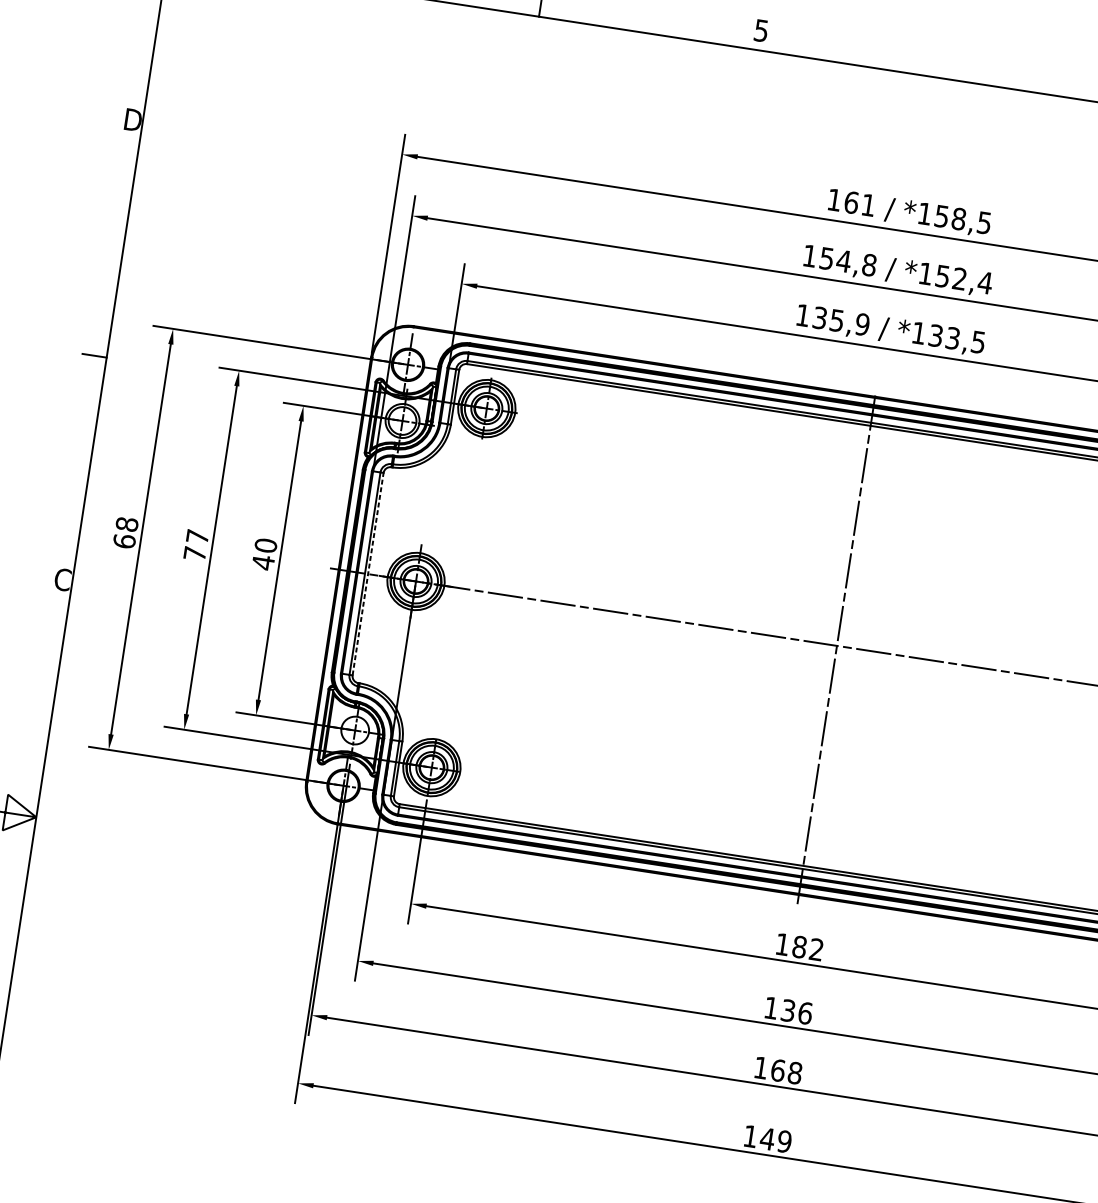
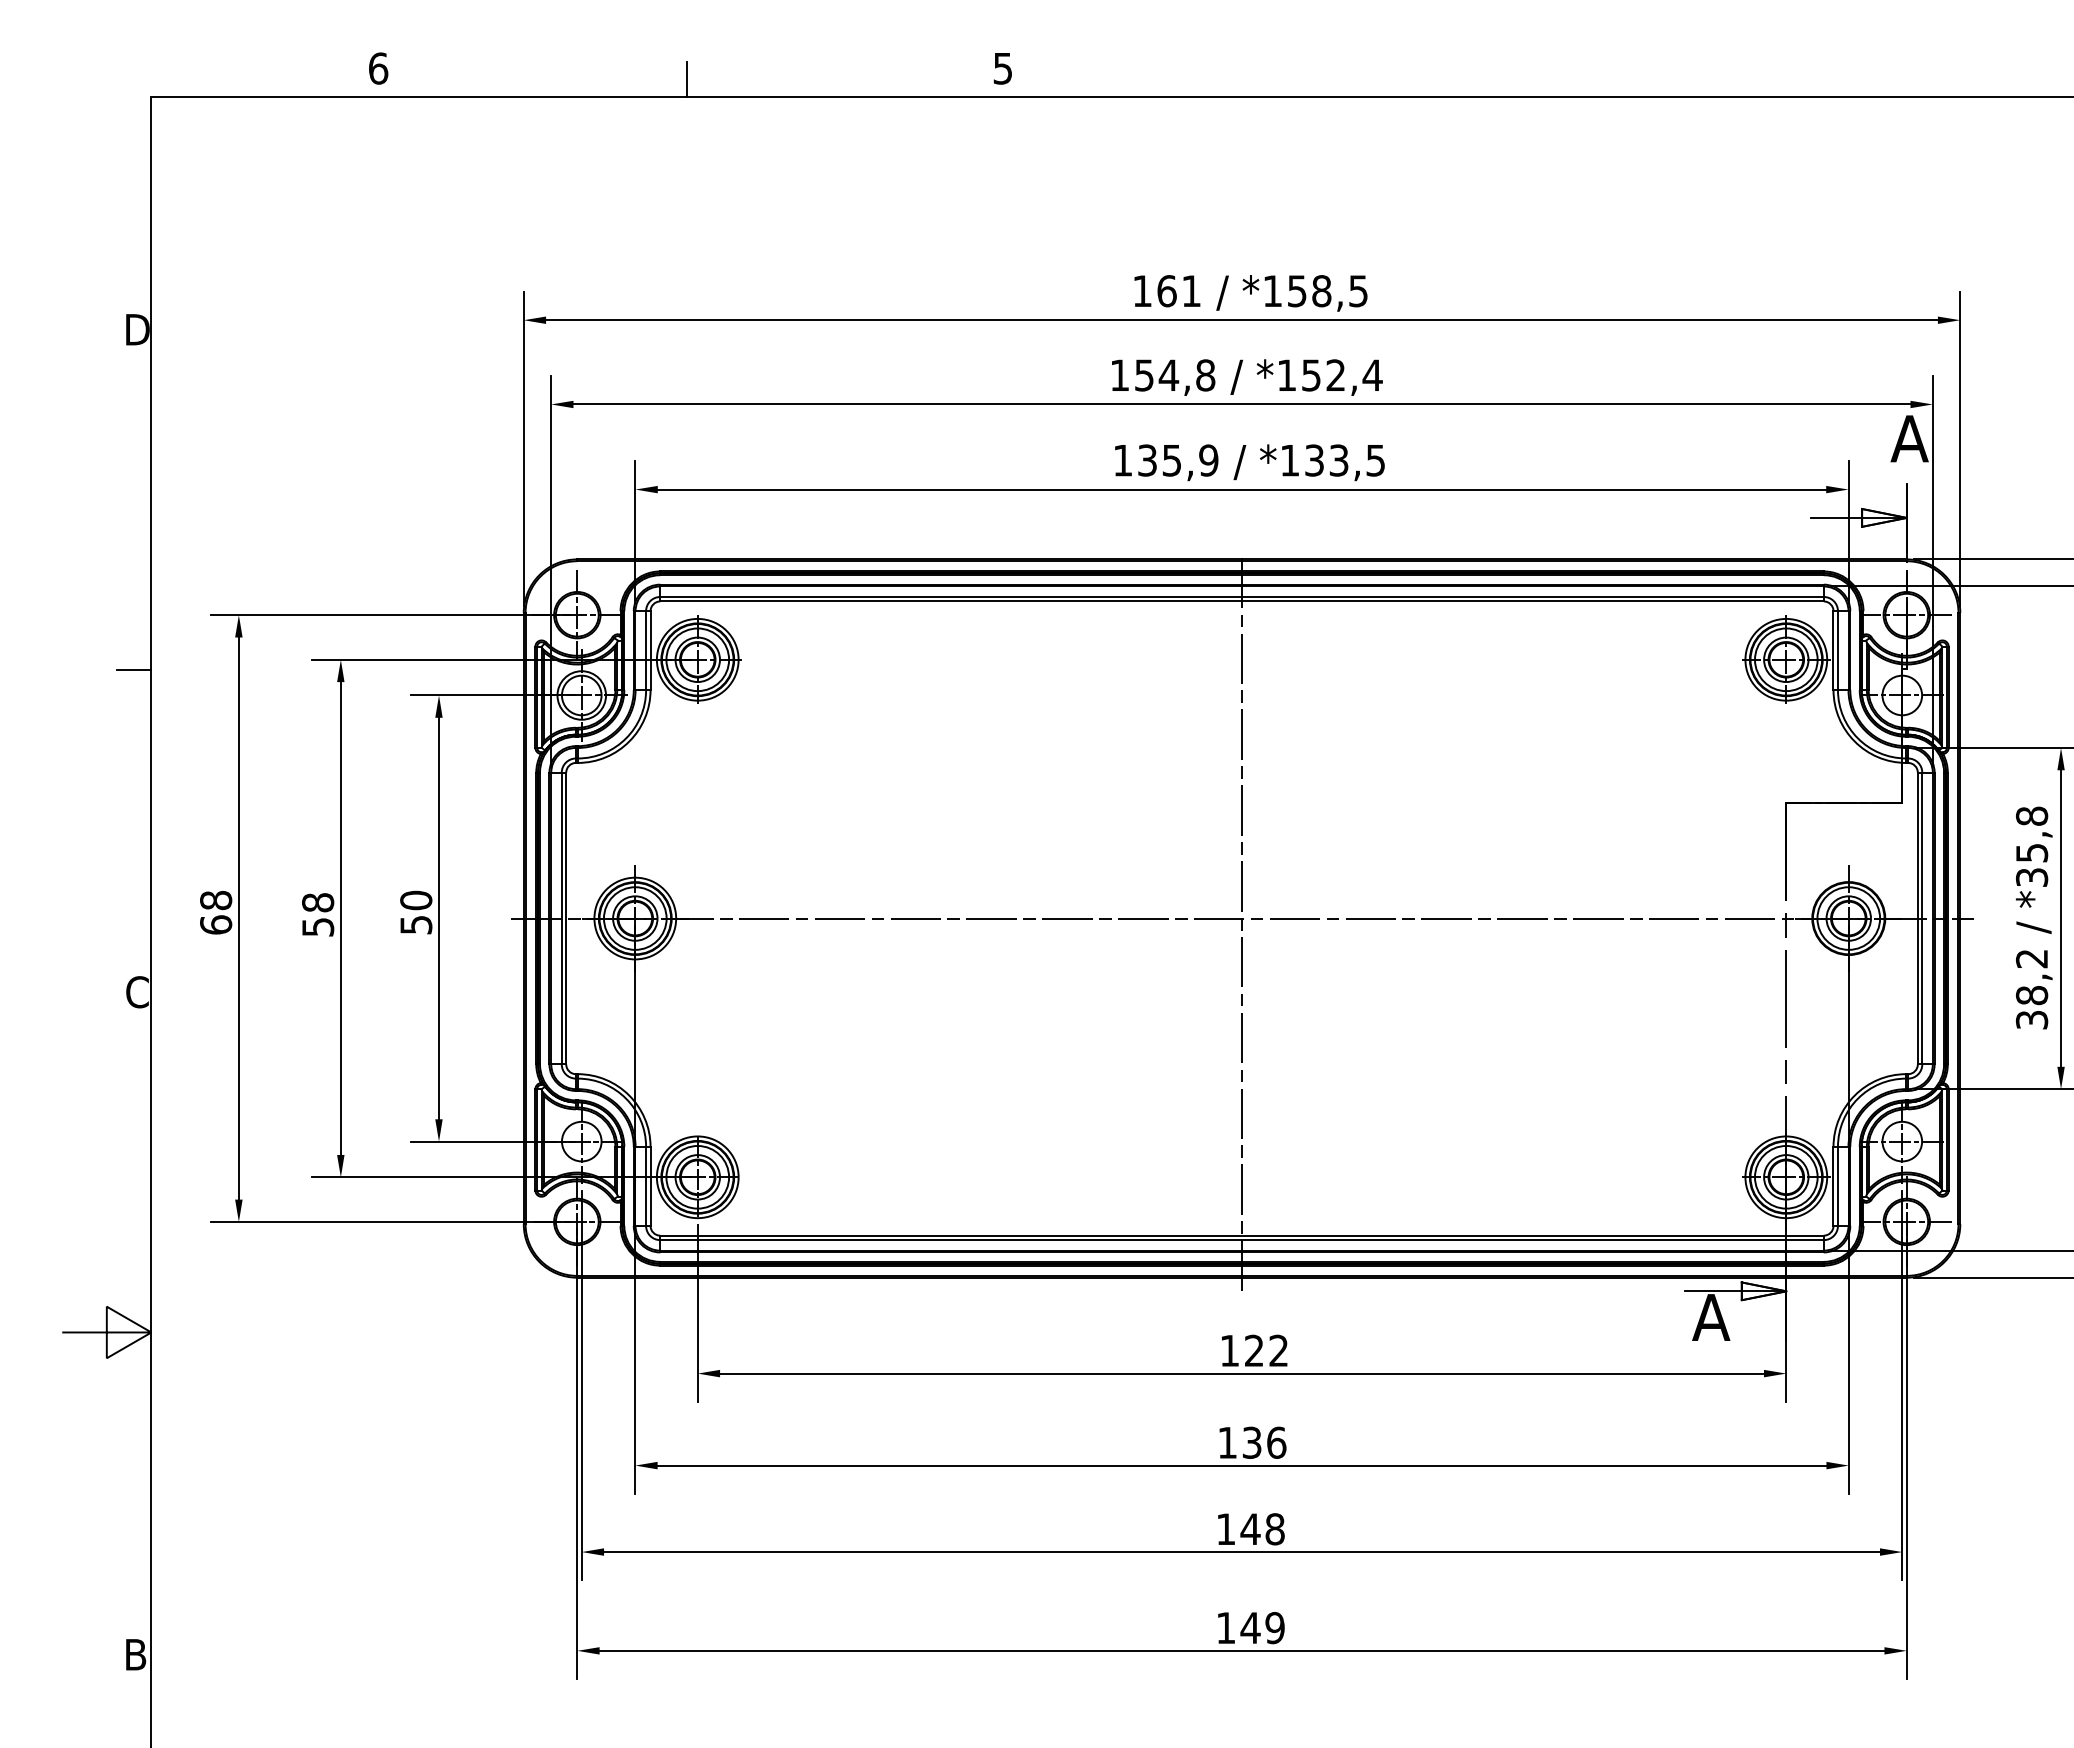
text: (196, 545) -> (318, 914), 77 -> 58
text: (263, 563) -> (416, 925), 40 -> 50
line: (368, 574) -> (566, 918), dashed -> solid
text: (799, 946) -> (1253, 1350), 182 -> 122
text: (778, 1070) -> (1250, 1529), 168 -> 148

